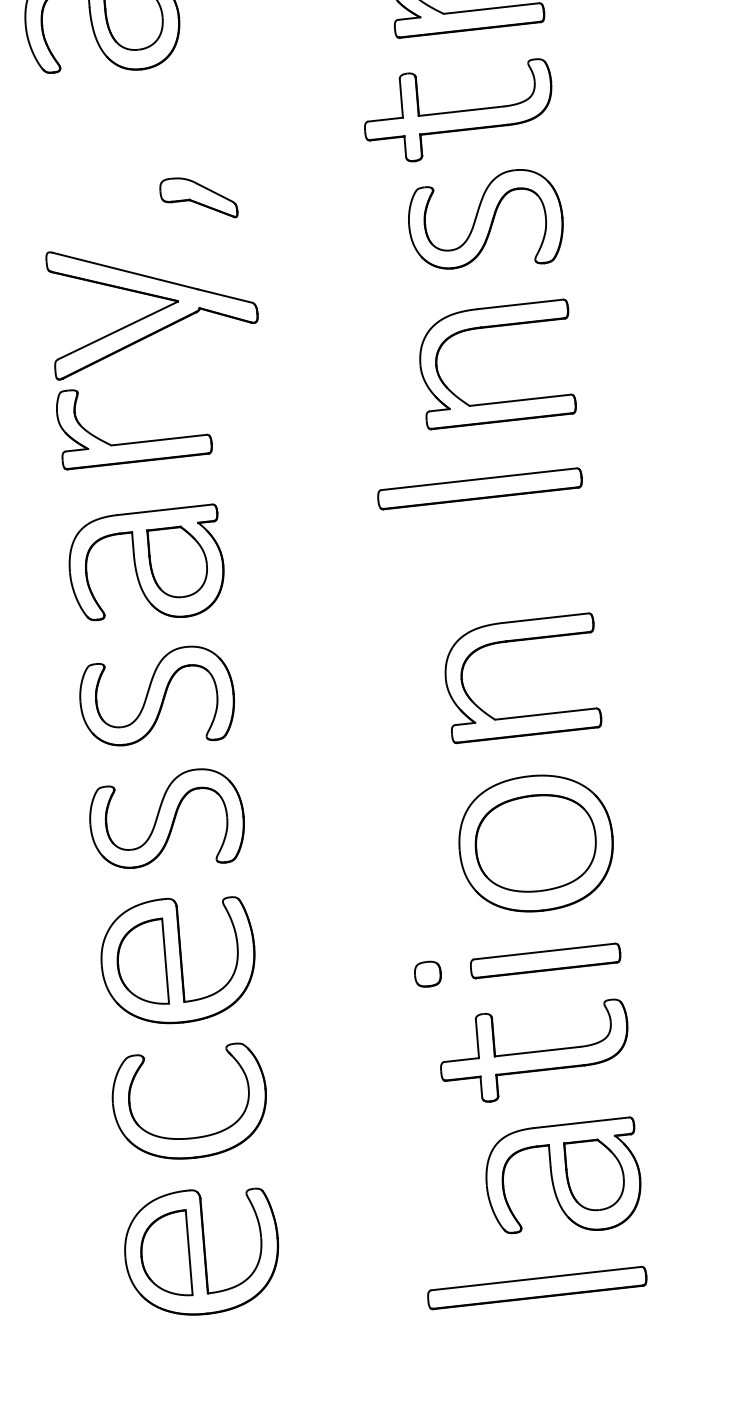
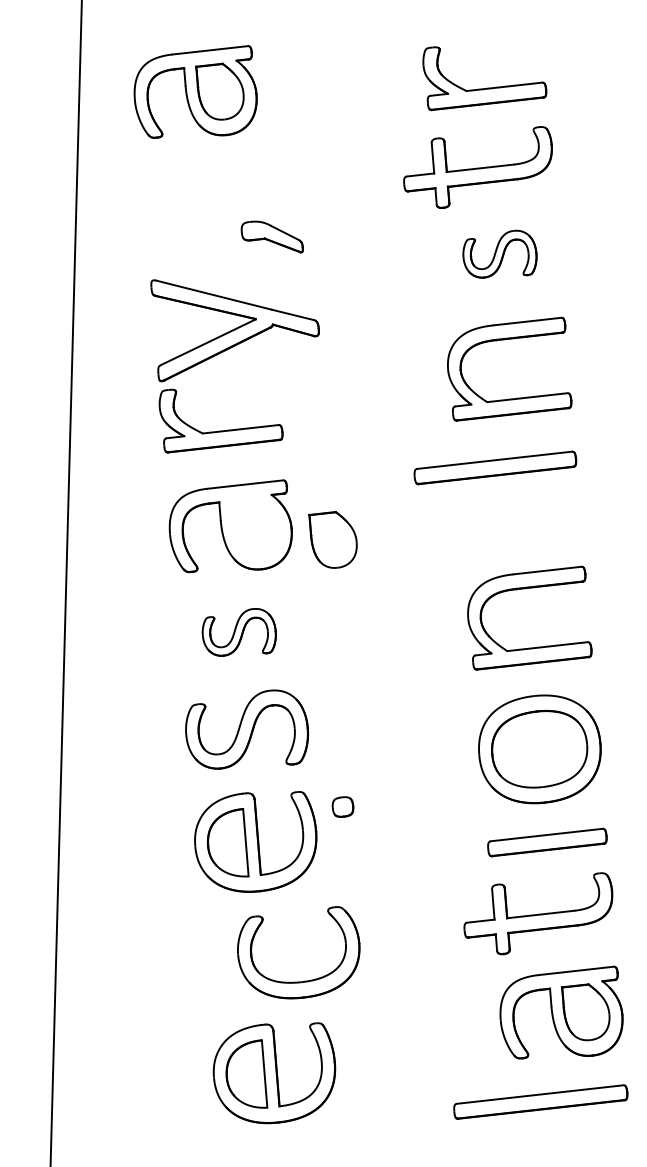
part: (485, 219) -> (499, 254), size x0.6
part: (176, 561) -> (332, 539), moved
part: (157, 696) -> (239, 632), size x0.6
part: (427, 973) -> (342, 806), moved
part: (196, 1136) -> (304, 980), moved

